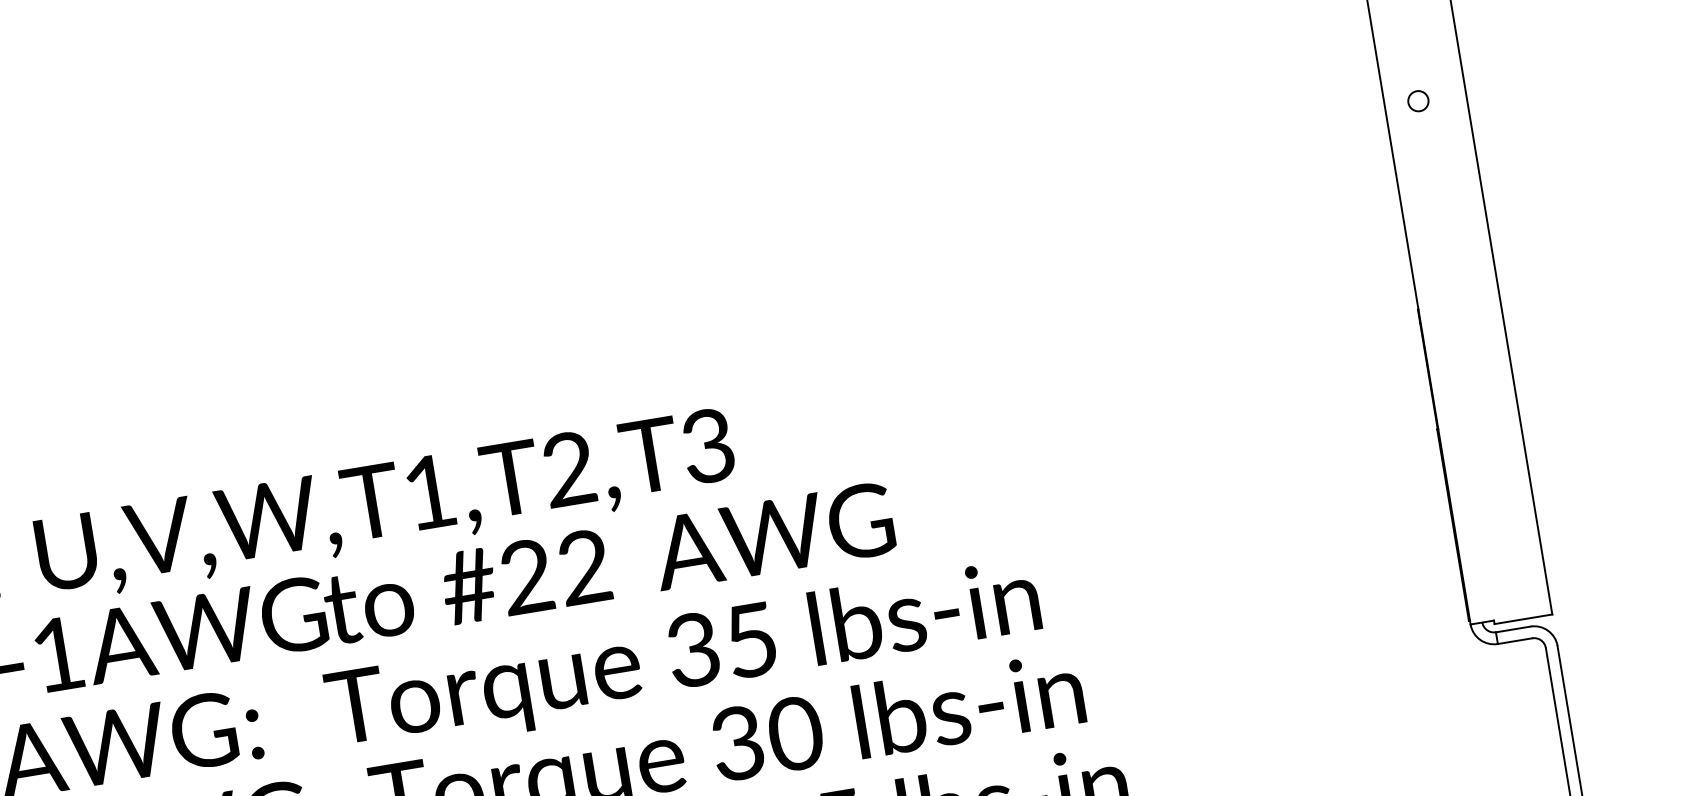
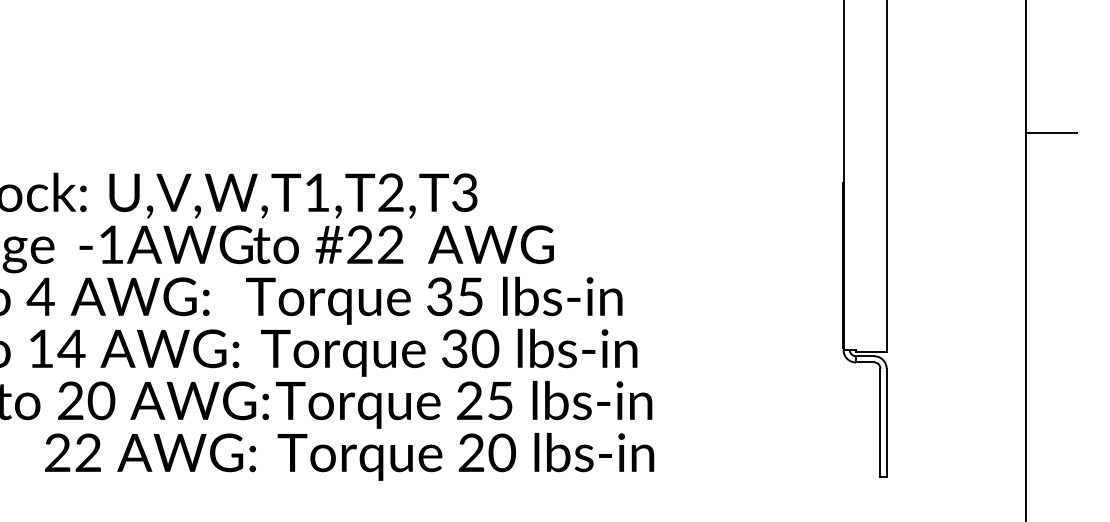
circle: (1418, 101) -> (861, 75), removed

